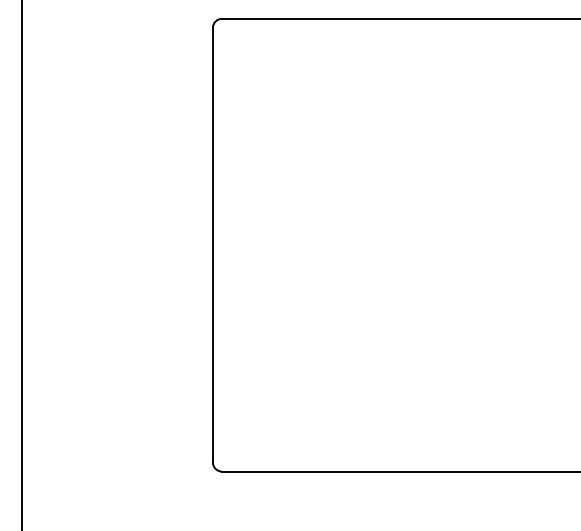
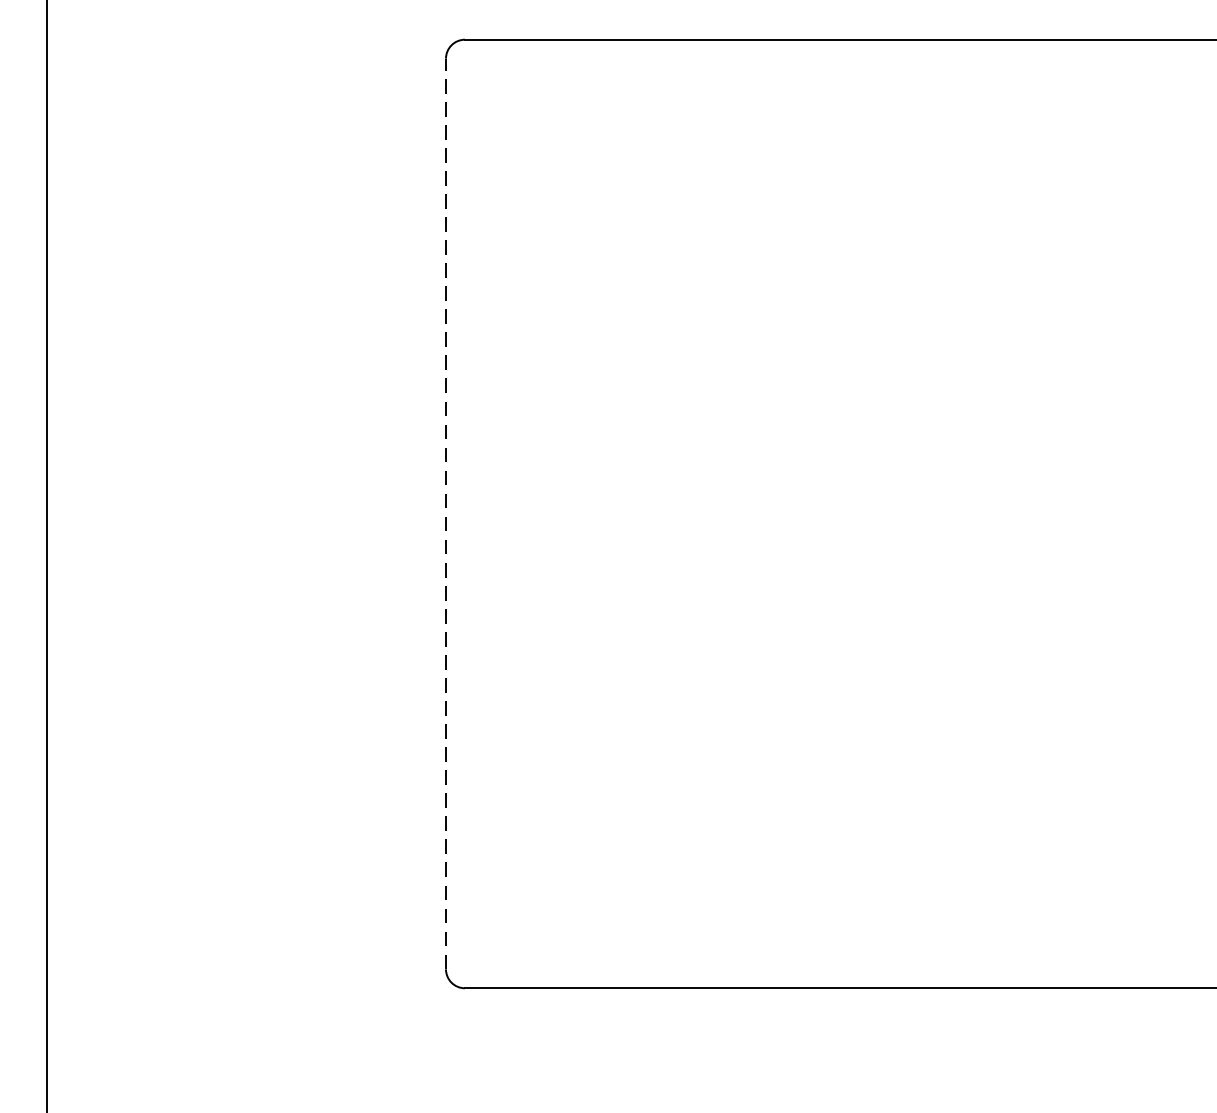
line: (212, 244) -> (445, 512), solid -> dashed

